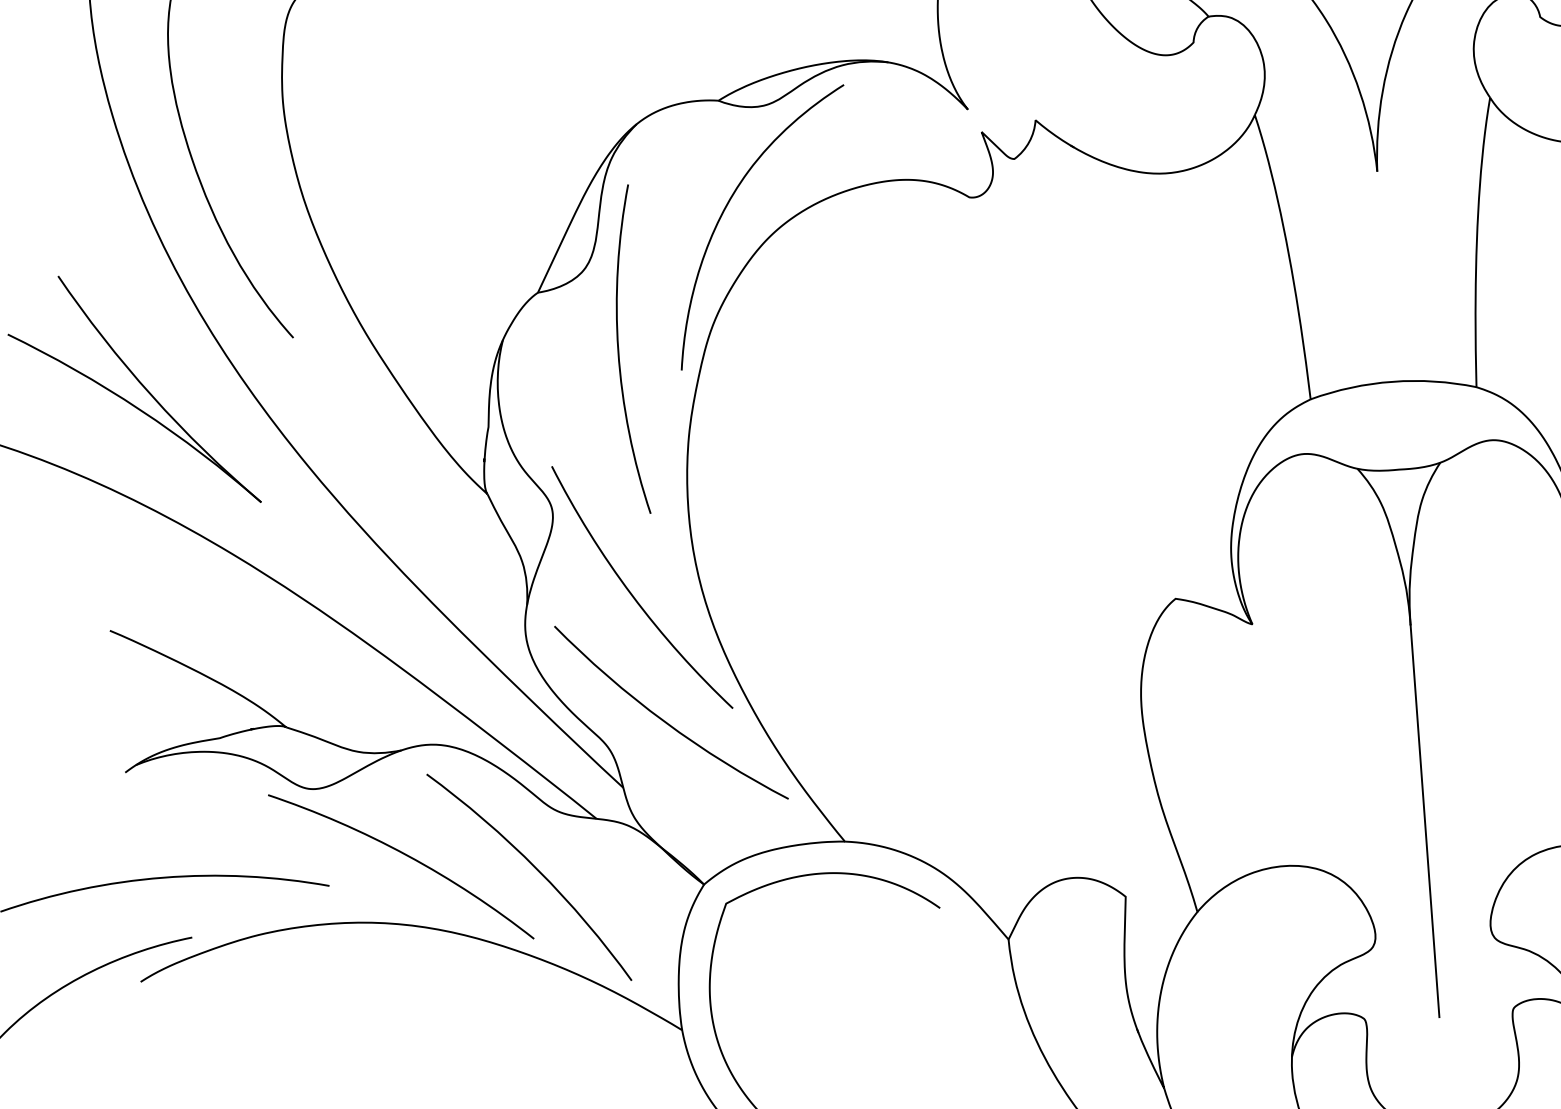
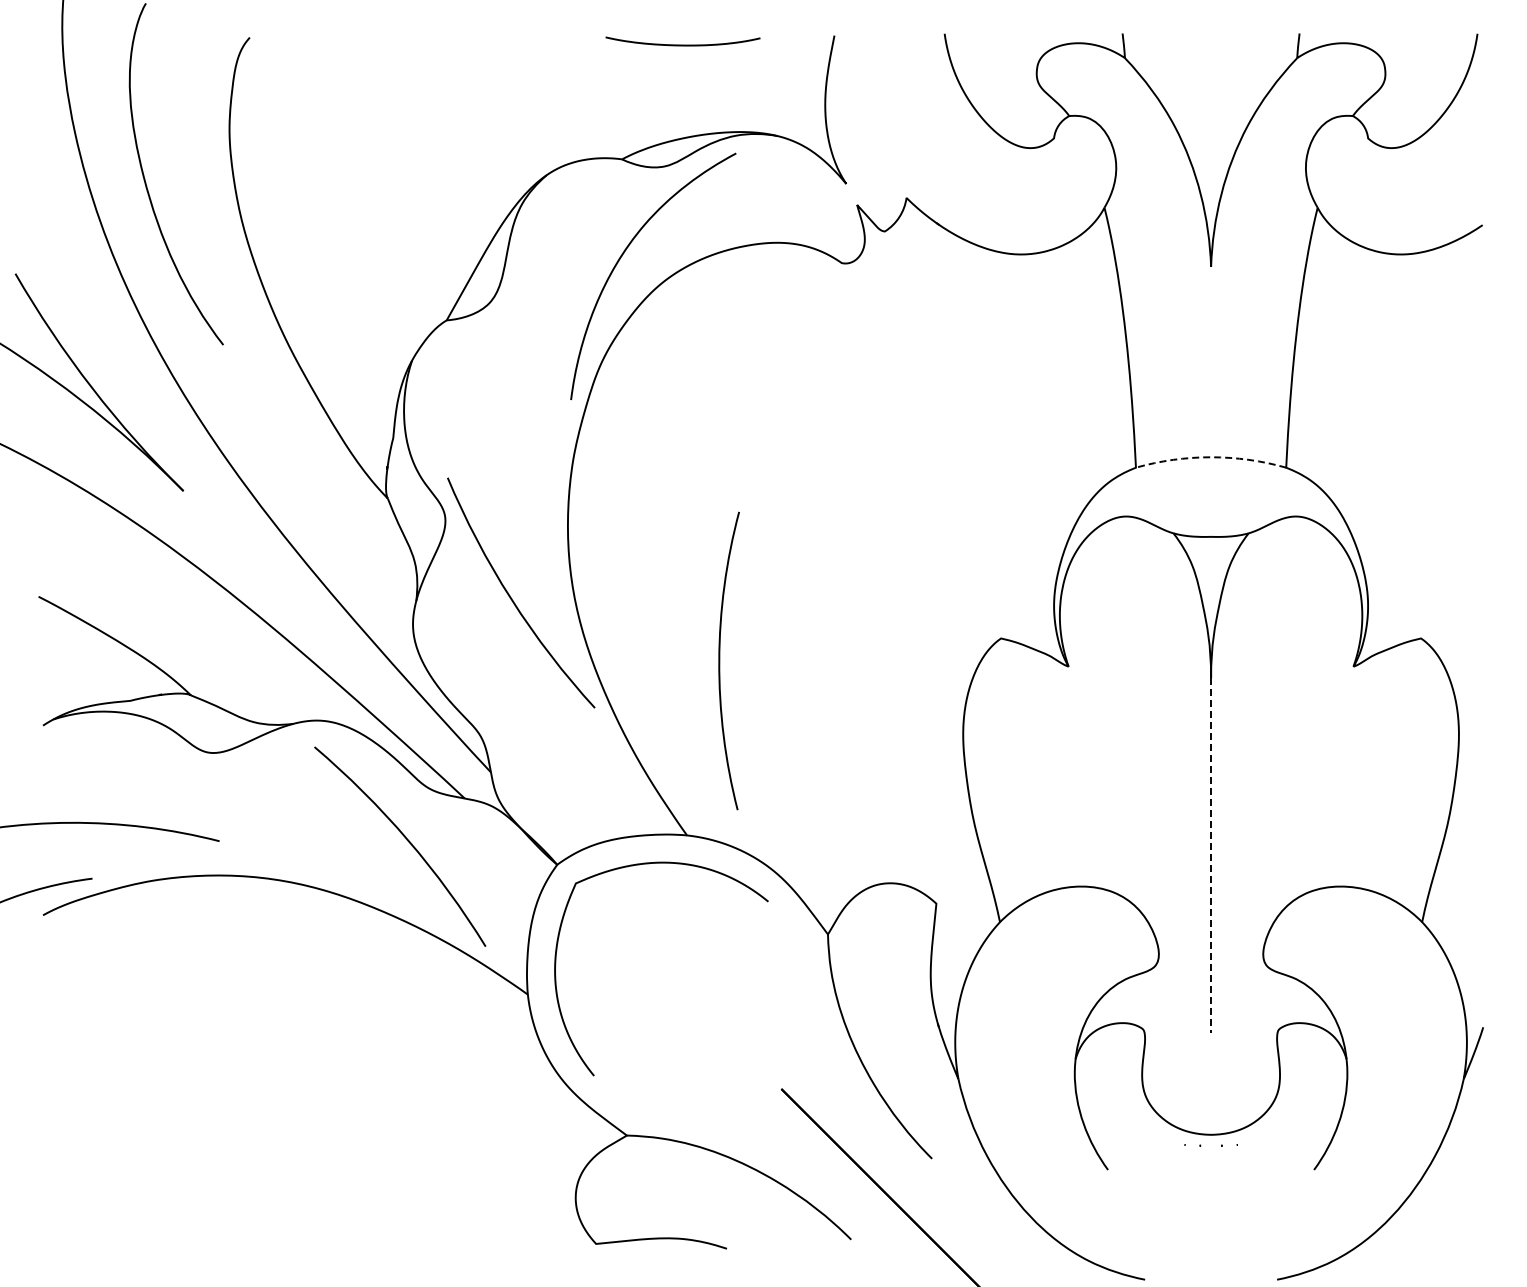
arc: (619, 350) -> (720, 660), moved
arc: (1393, 381) -> (1211, 457), solid -> dashed
arc: (665, 720) -> (533, 714), removed
line: (1425, 821) -> (1211, 855), solid -> dashed
arc: (407, 857) -> (291, 820), removed

